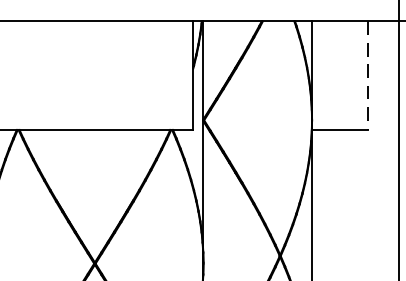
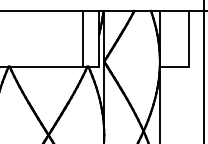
line: (161, 75) -> (82, 38), added
line: (367, 75) -> (188, 38), dashed -> solid

